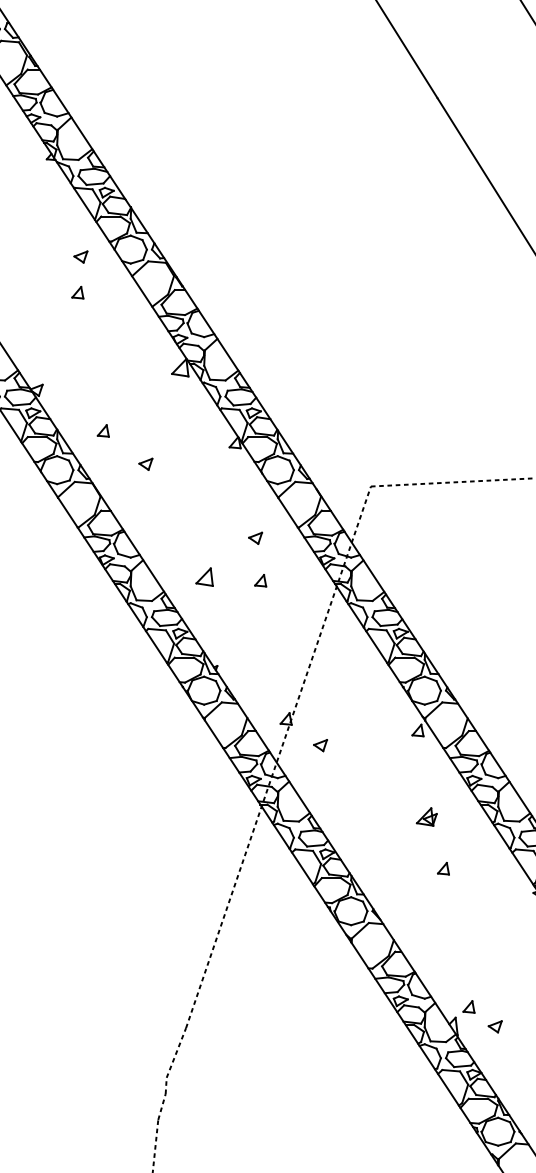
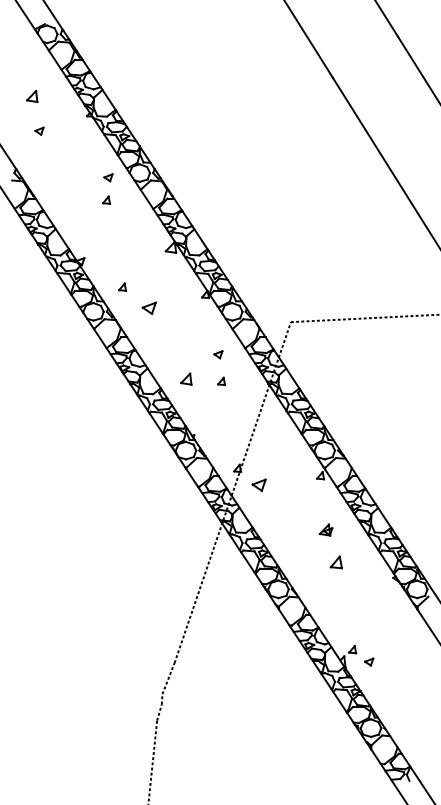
part: (146, 463) -> (149, 307), size x1.6
part: (320, 744) -> (259, 484), size x1.6
part: (443, 868) -> (336, 562), size x1.6

